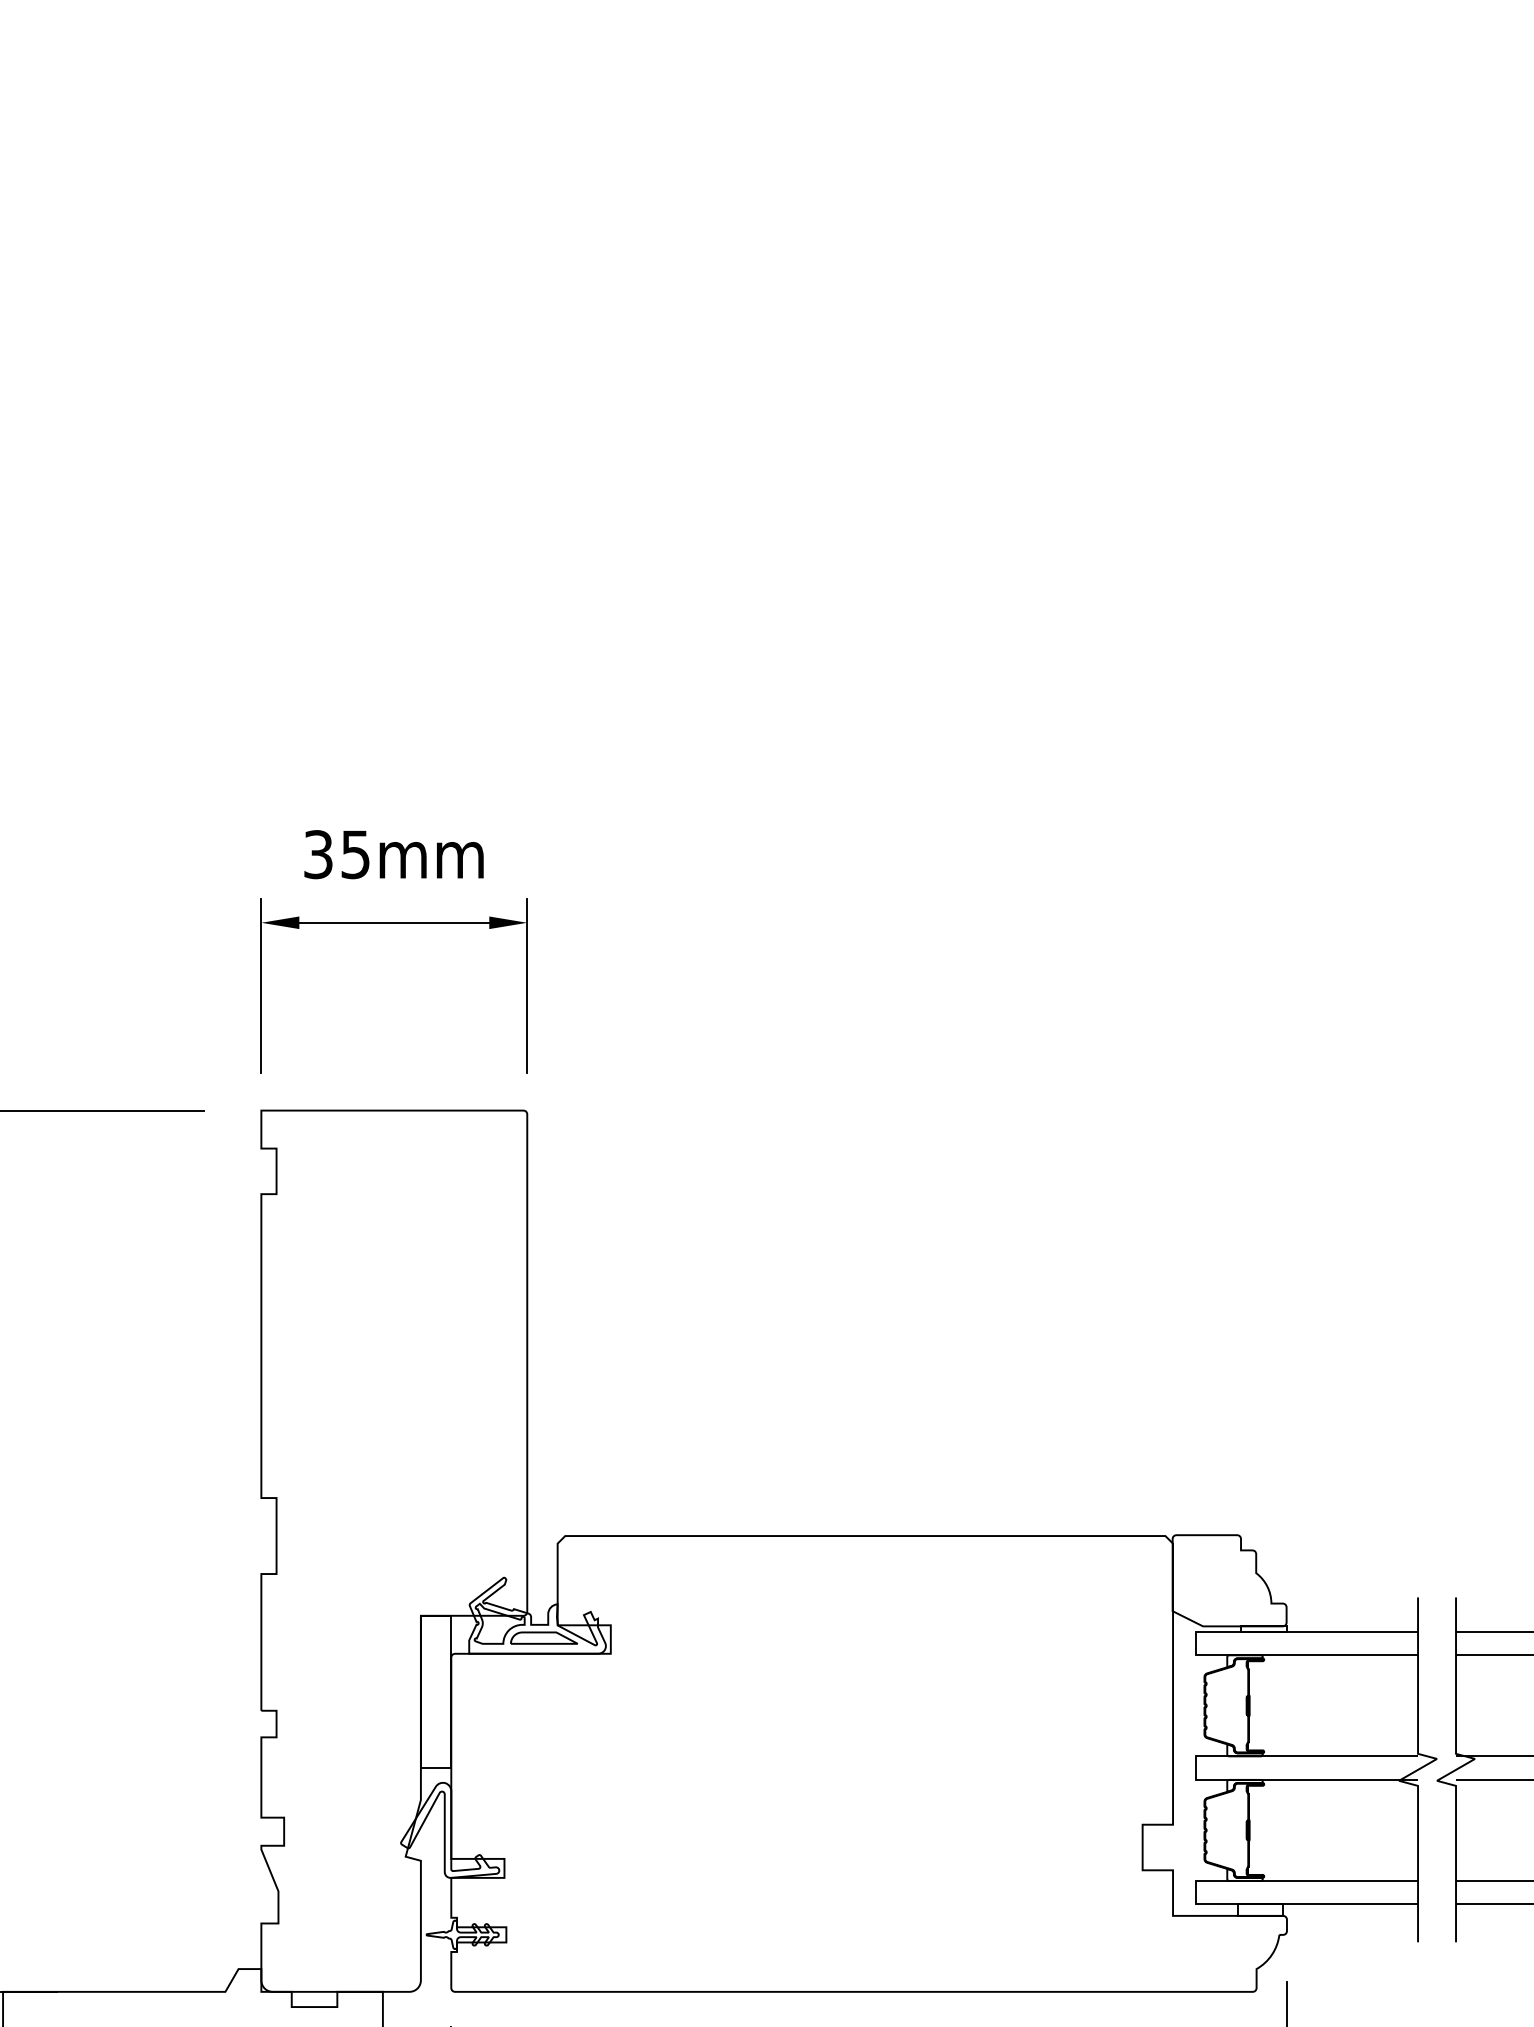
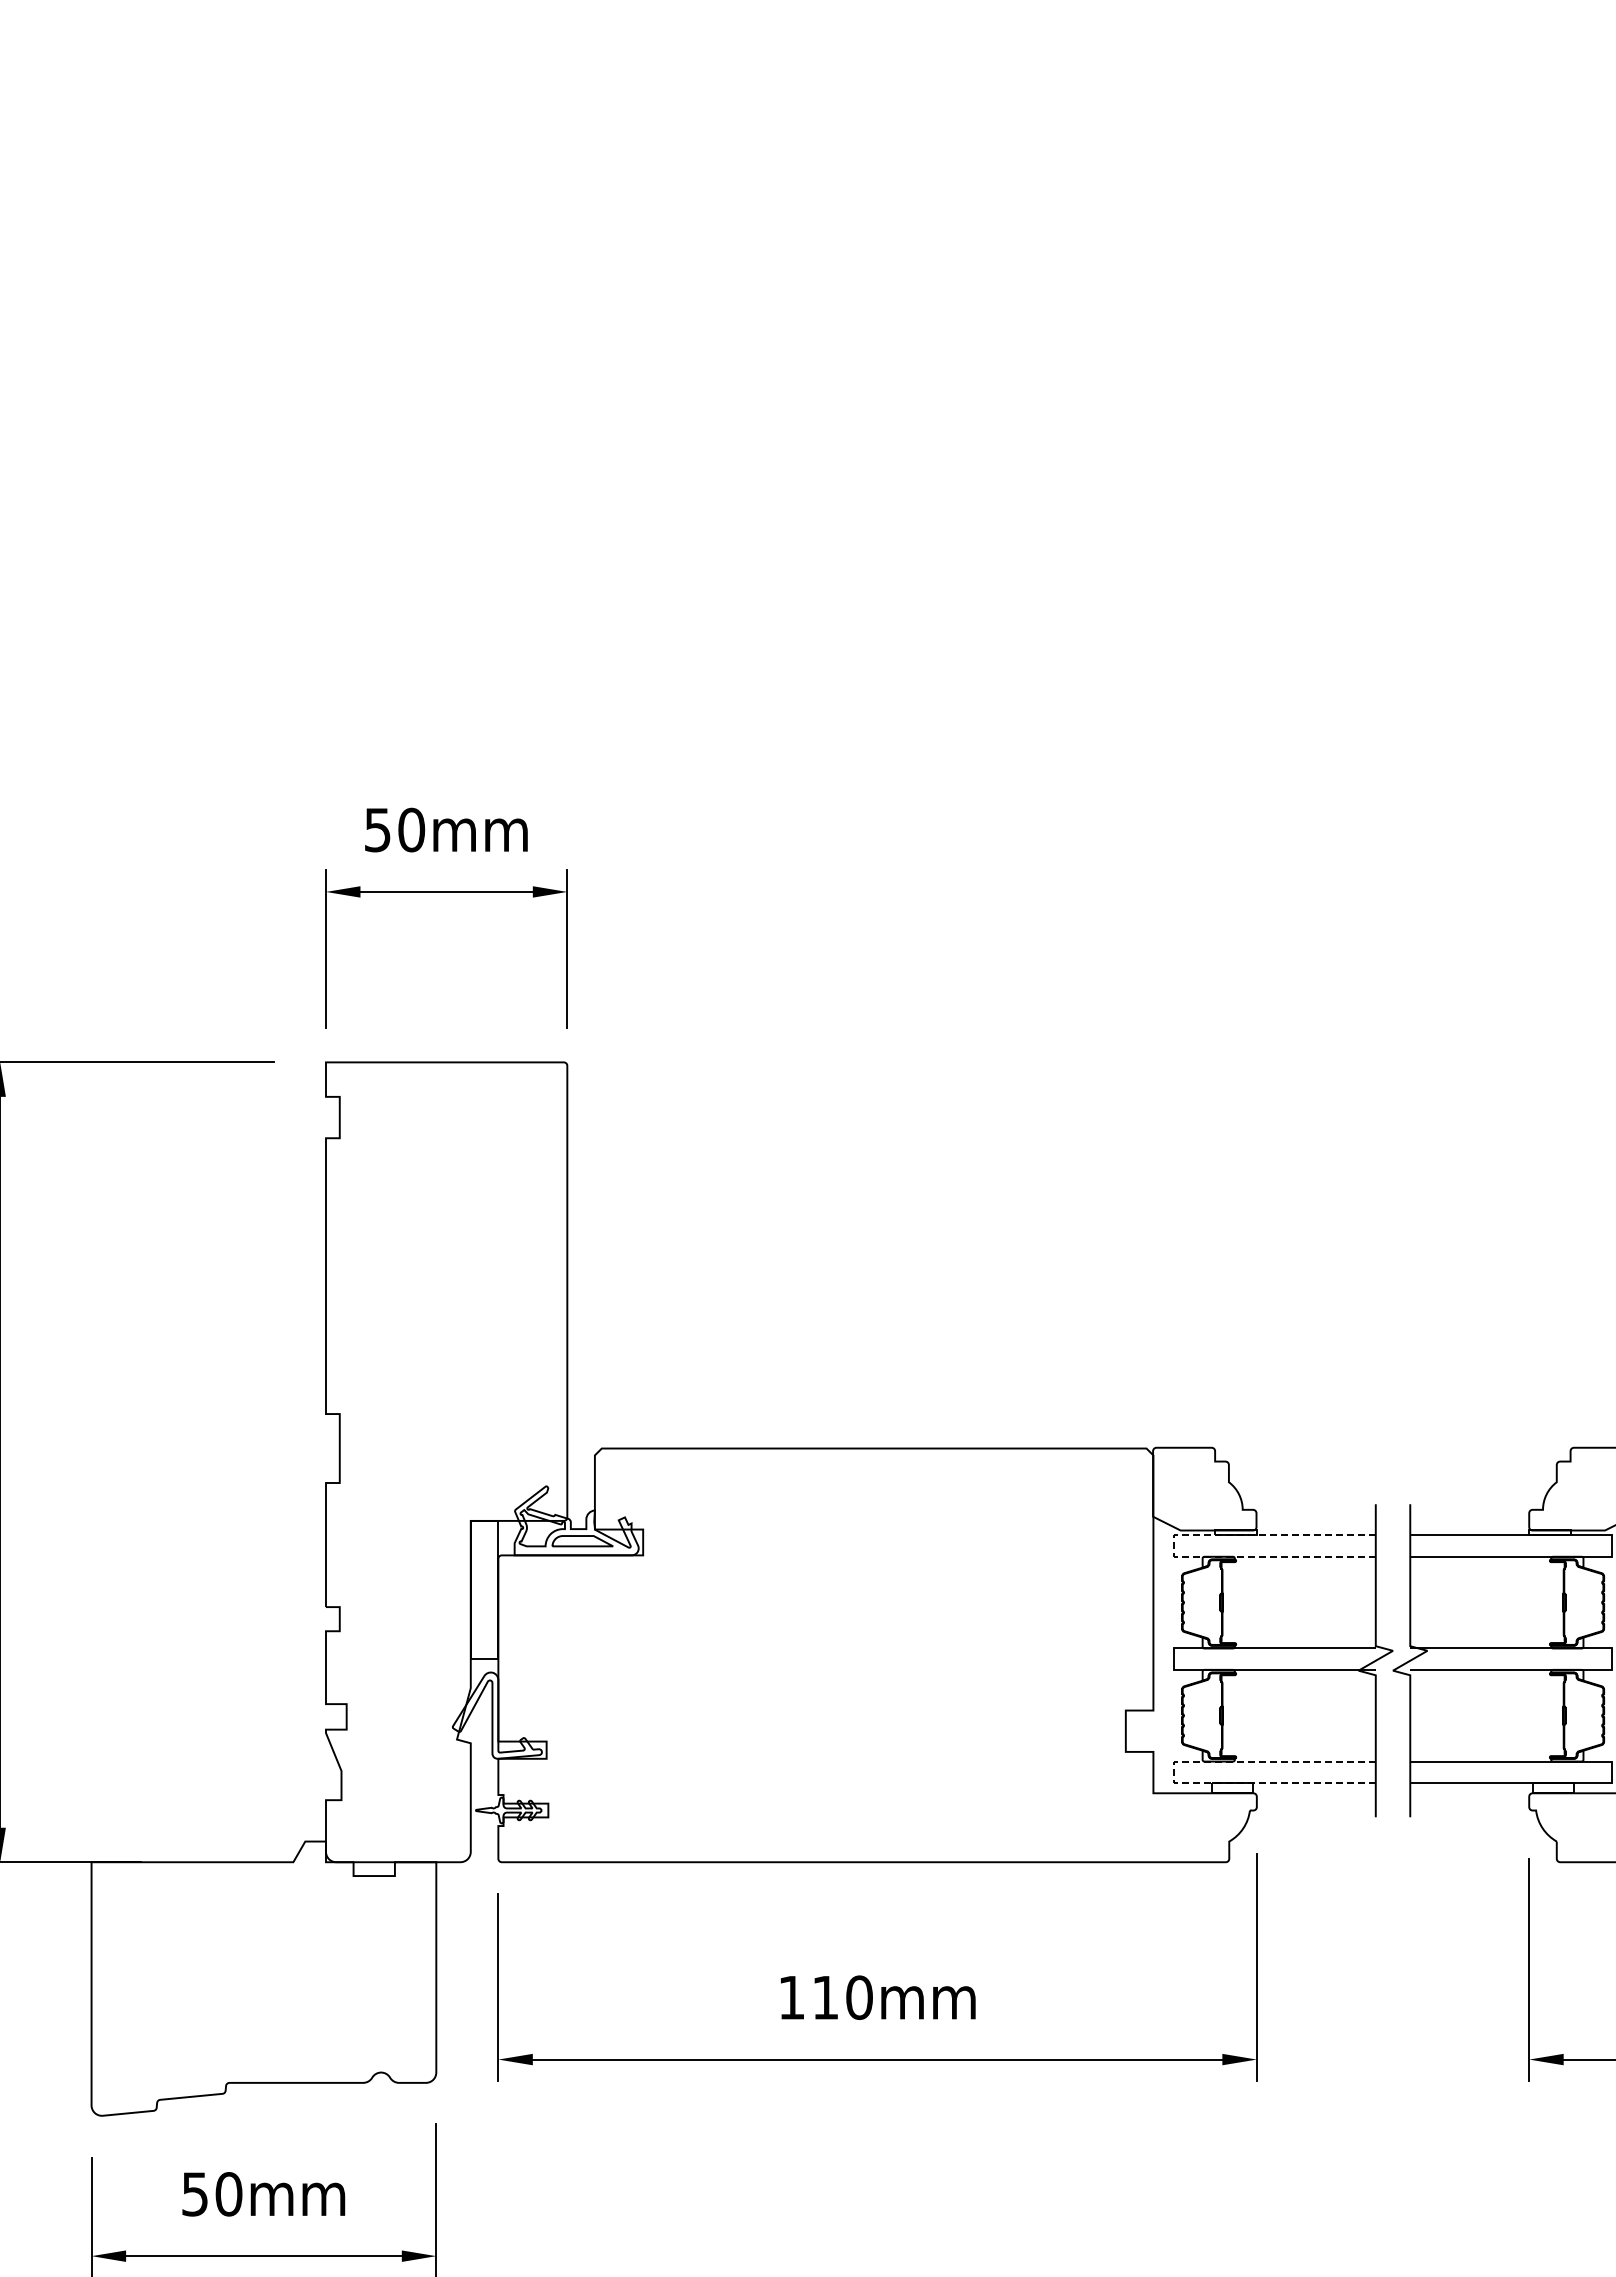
text: (337, 853) -> (395, 829), 35mm -> 50mm
line: (1196, 1643) -> (1174, 1546), solid -> dashed
line: (1196, 1892) -> (1174, 1772), solid -> dashed

